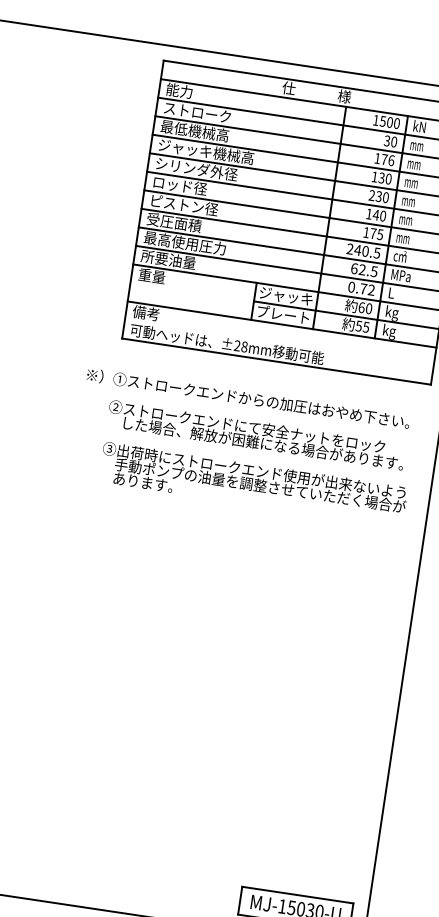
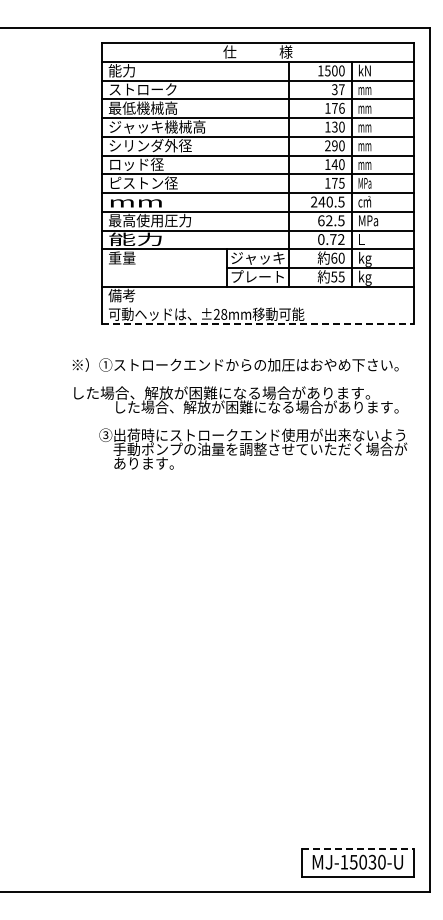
text: (393, 141) -> (341, 89), 30 -> 37
text: (378, 196) -> (334, 145), 230 -> 290
text: (174, 222) -> (136, 201), 受圧面積 -> mm
text: (402, 238) -> (364, 183), mm -> MPa
text: (167, 259) -> (135, 239), 所要油量 -> 能力
line: (277, 362) -> (258, 324), solid -> dashed
text: (234, 424) -> (225, 392), ②ストロークエンドにて安全ナットをロック -> した場合、解放が困難になる場合があります。
line: (298, 895) -> (358, 848), solid -> dashed

